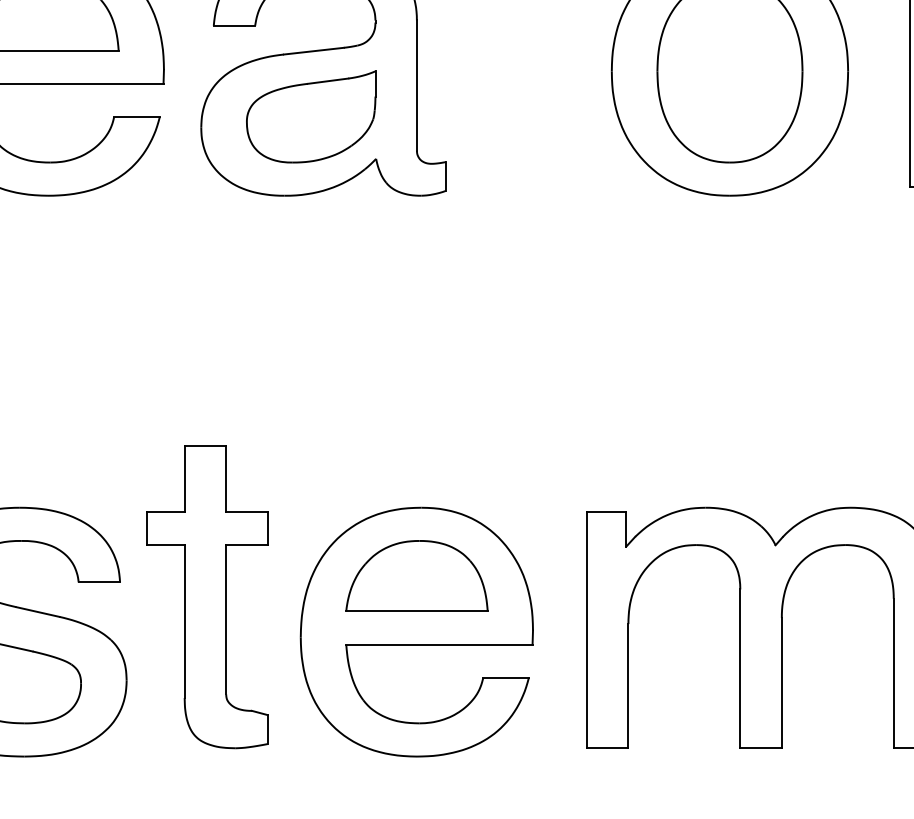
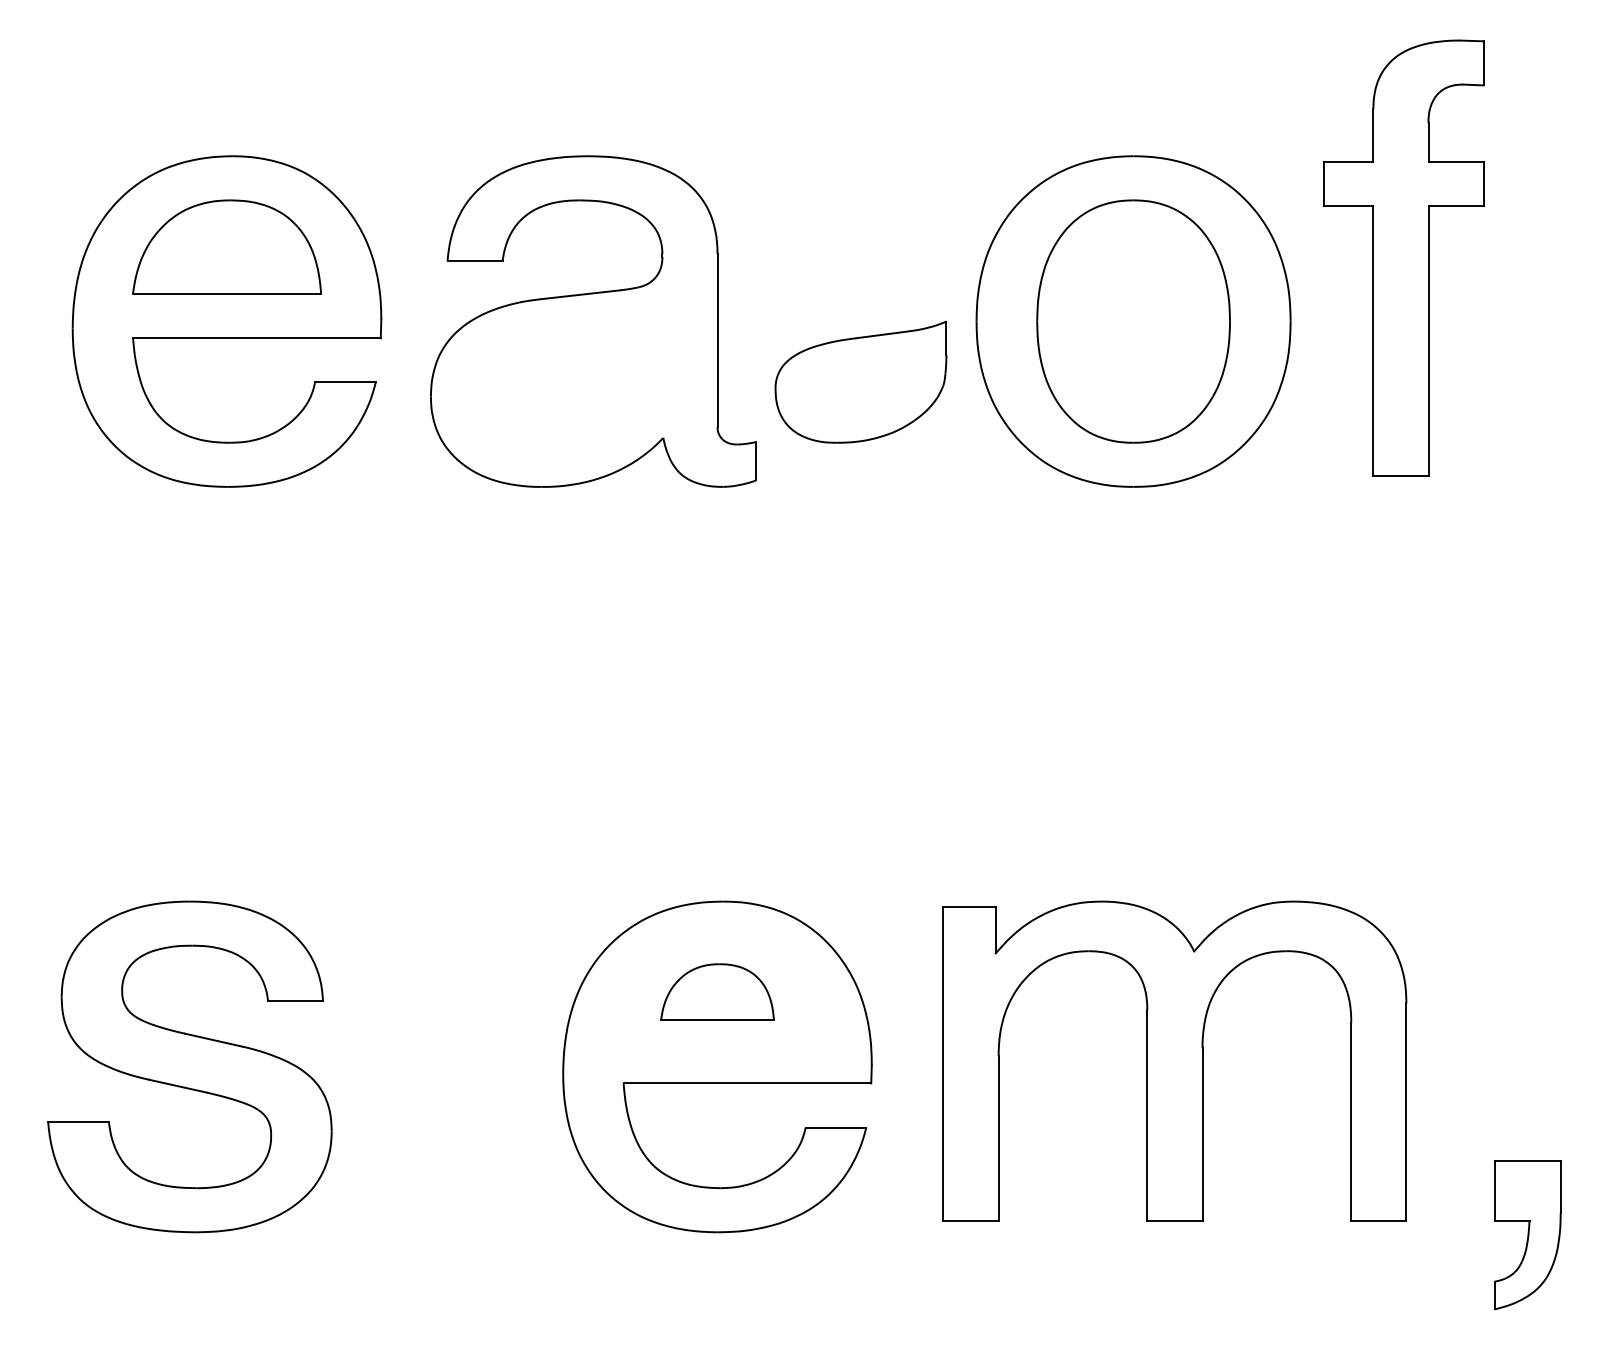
part: (310, 117) -> (860, 382), moved
part: (416, 575) -> (717, 991), size x0.6
part: (207, 597) -> (439, 1020), removed

